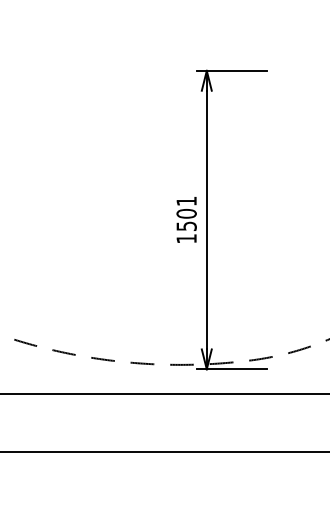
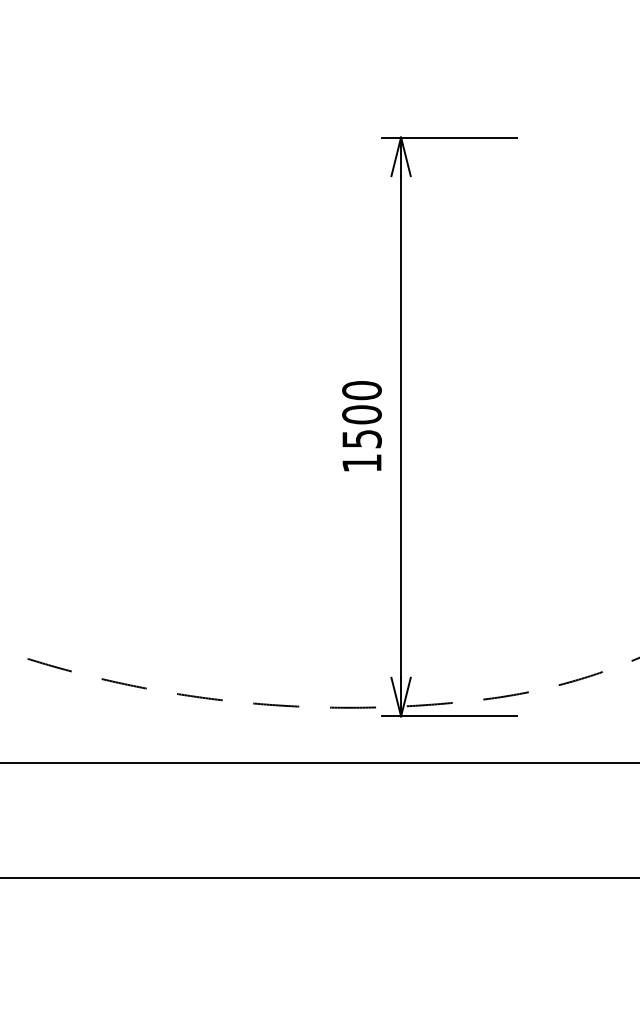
text: (186, 201) -> (361, 390), 1501 -> 1500

